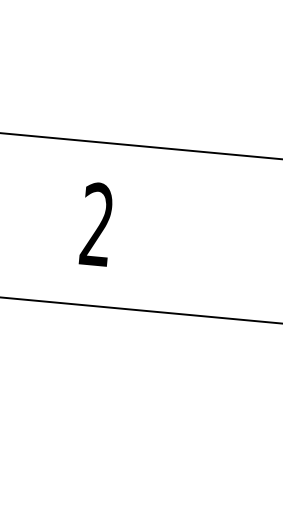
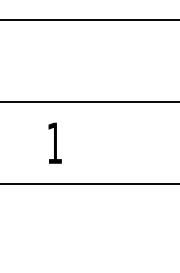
text: (96, 223) -> (54, 142), 2 -> 1

